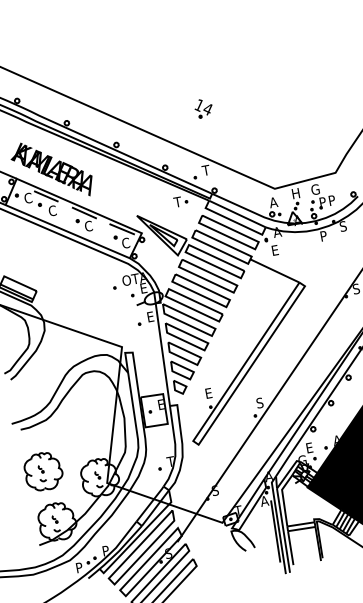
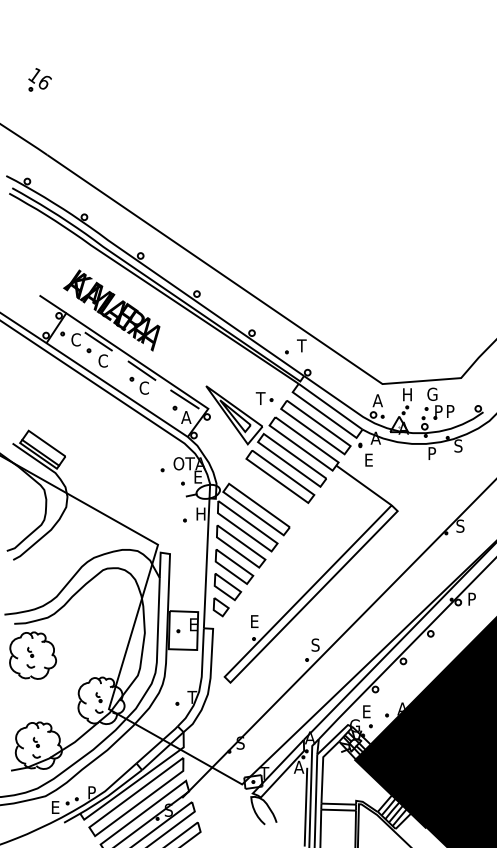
part: (203, 108) -> (312, 268), removed
part: (180, 201) -> (264, 398), moved
text: (126, 243) -> (186, 417), C -> A
part: (200, 291) -> (267, 493), removed
text: (151, 316) -> (201, 513), E -> H
part: (43, 471) -> (32, 655), moved
text: (80, 567) -> (56, 807), P -> E

